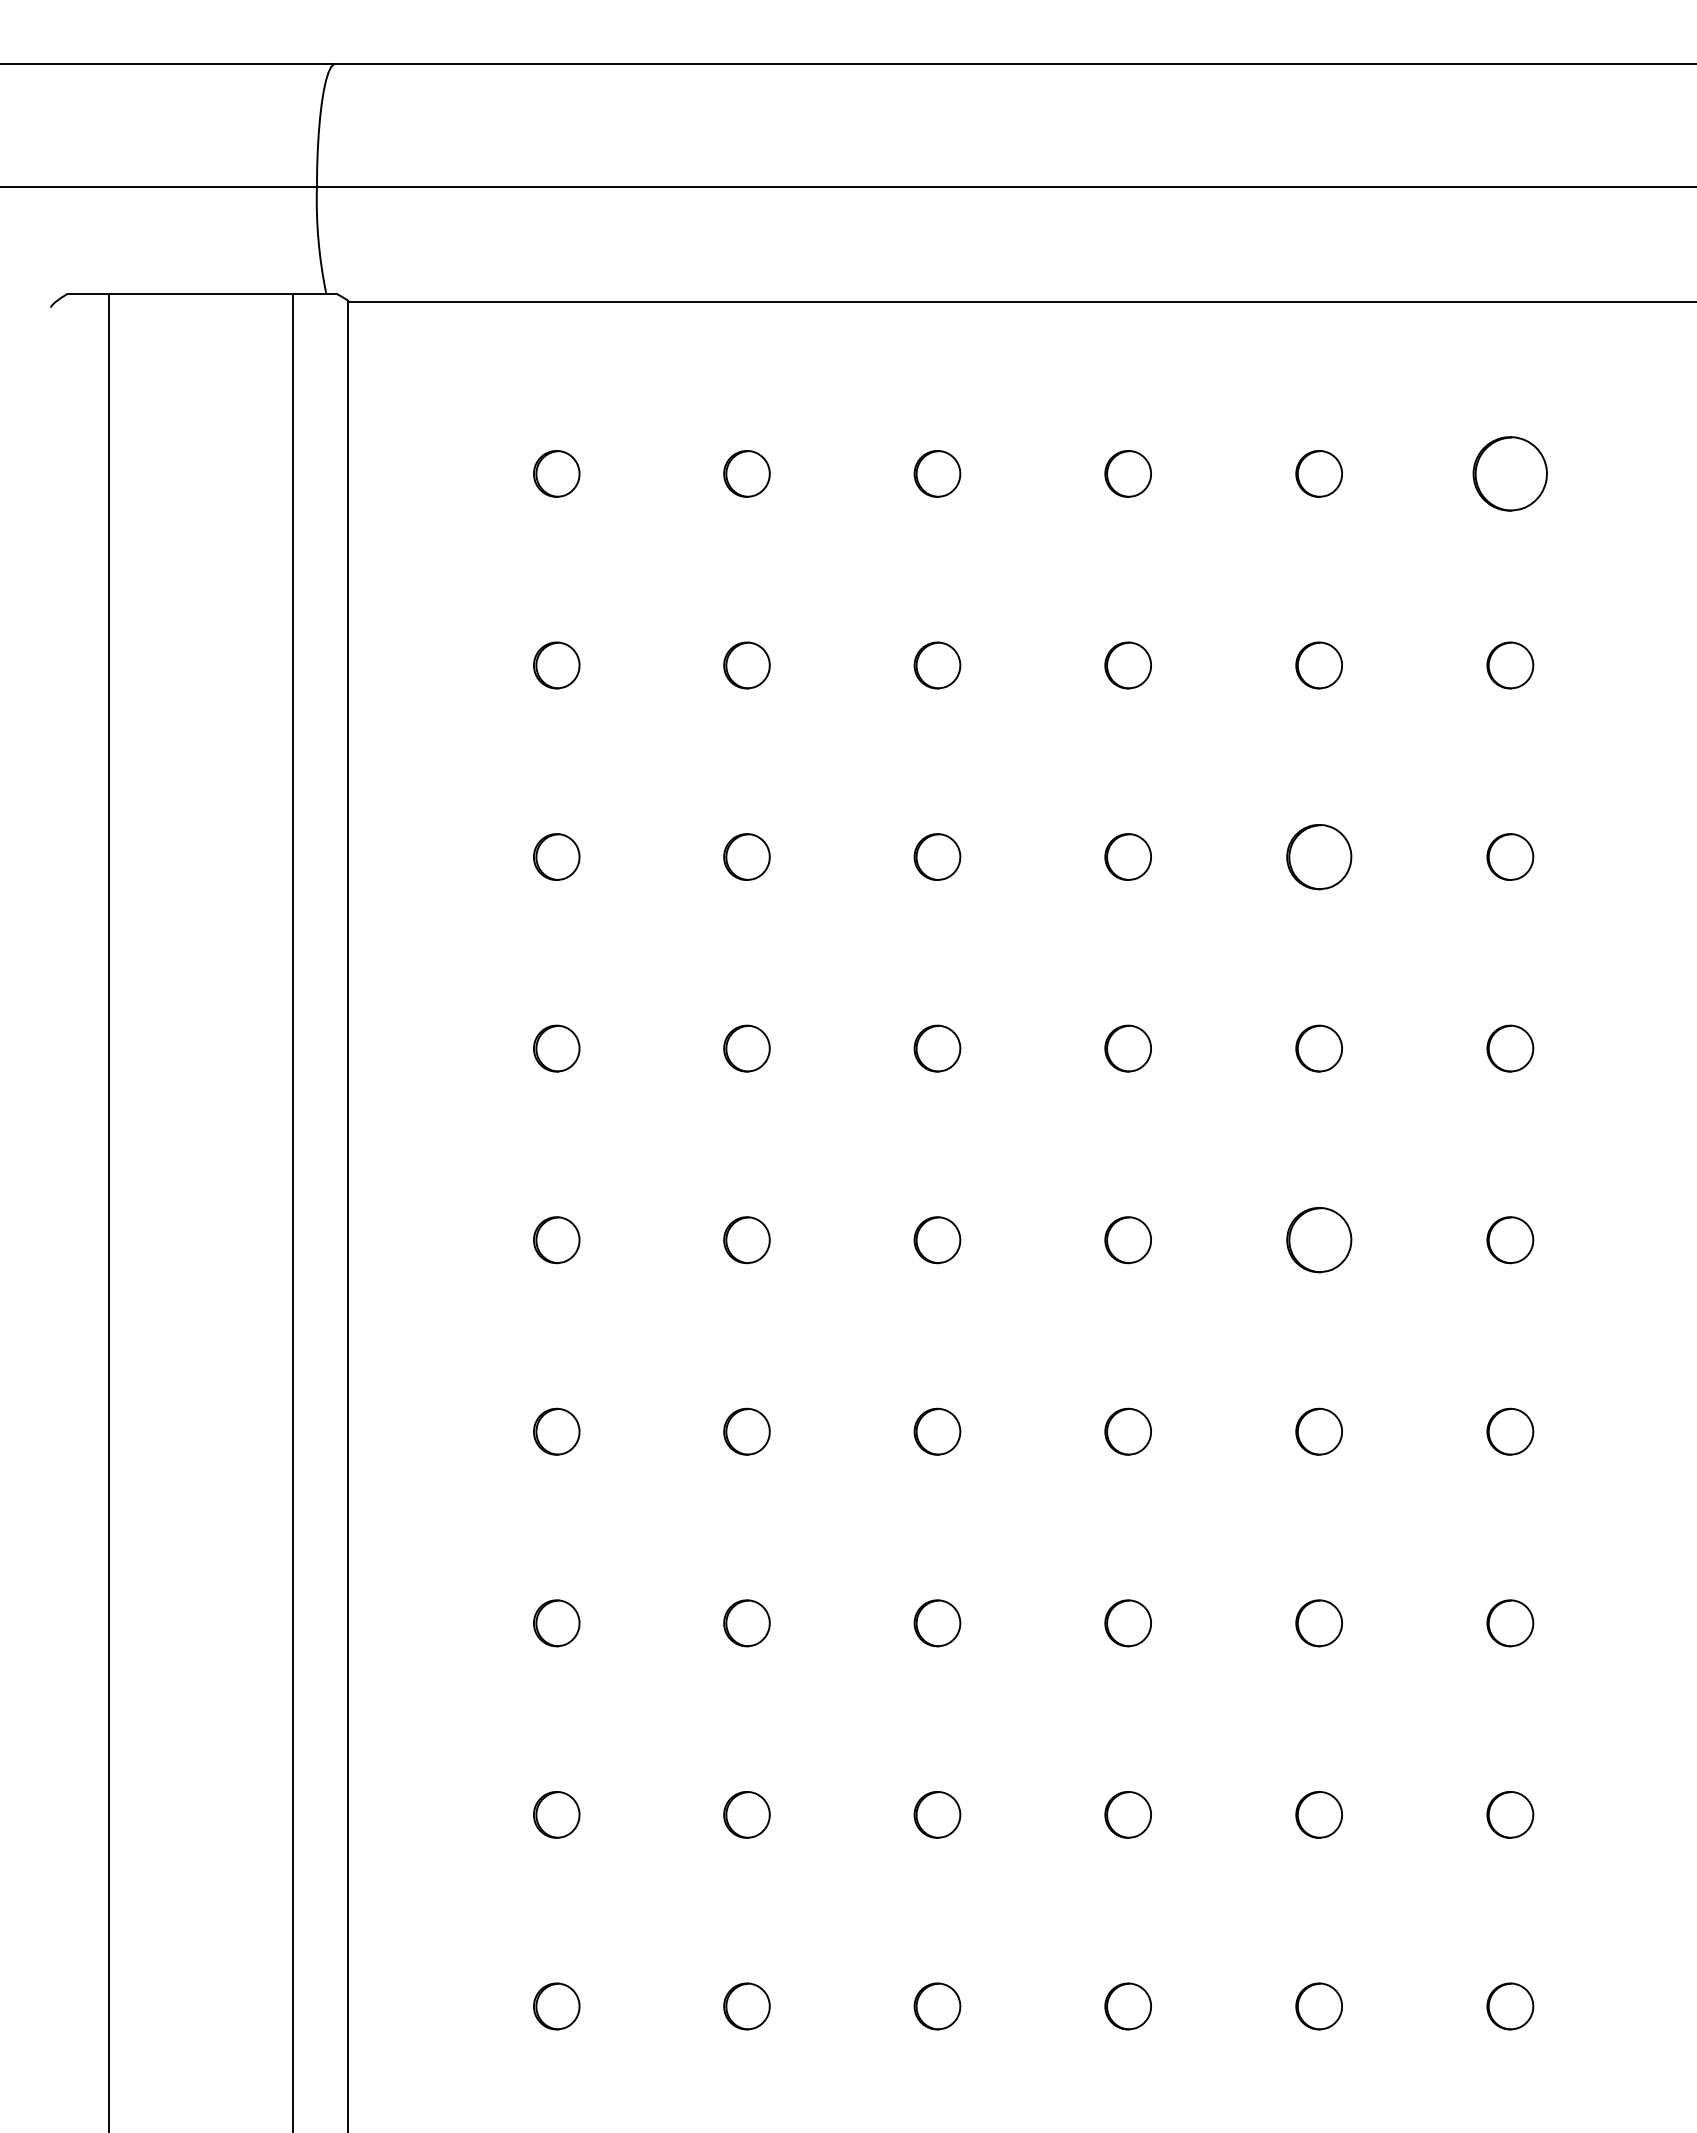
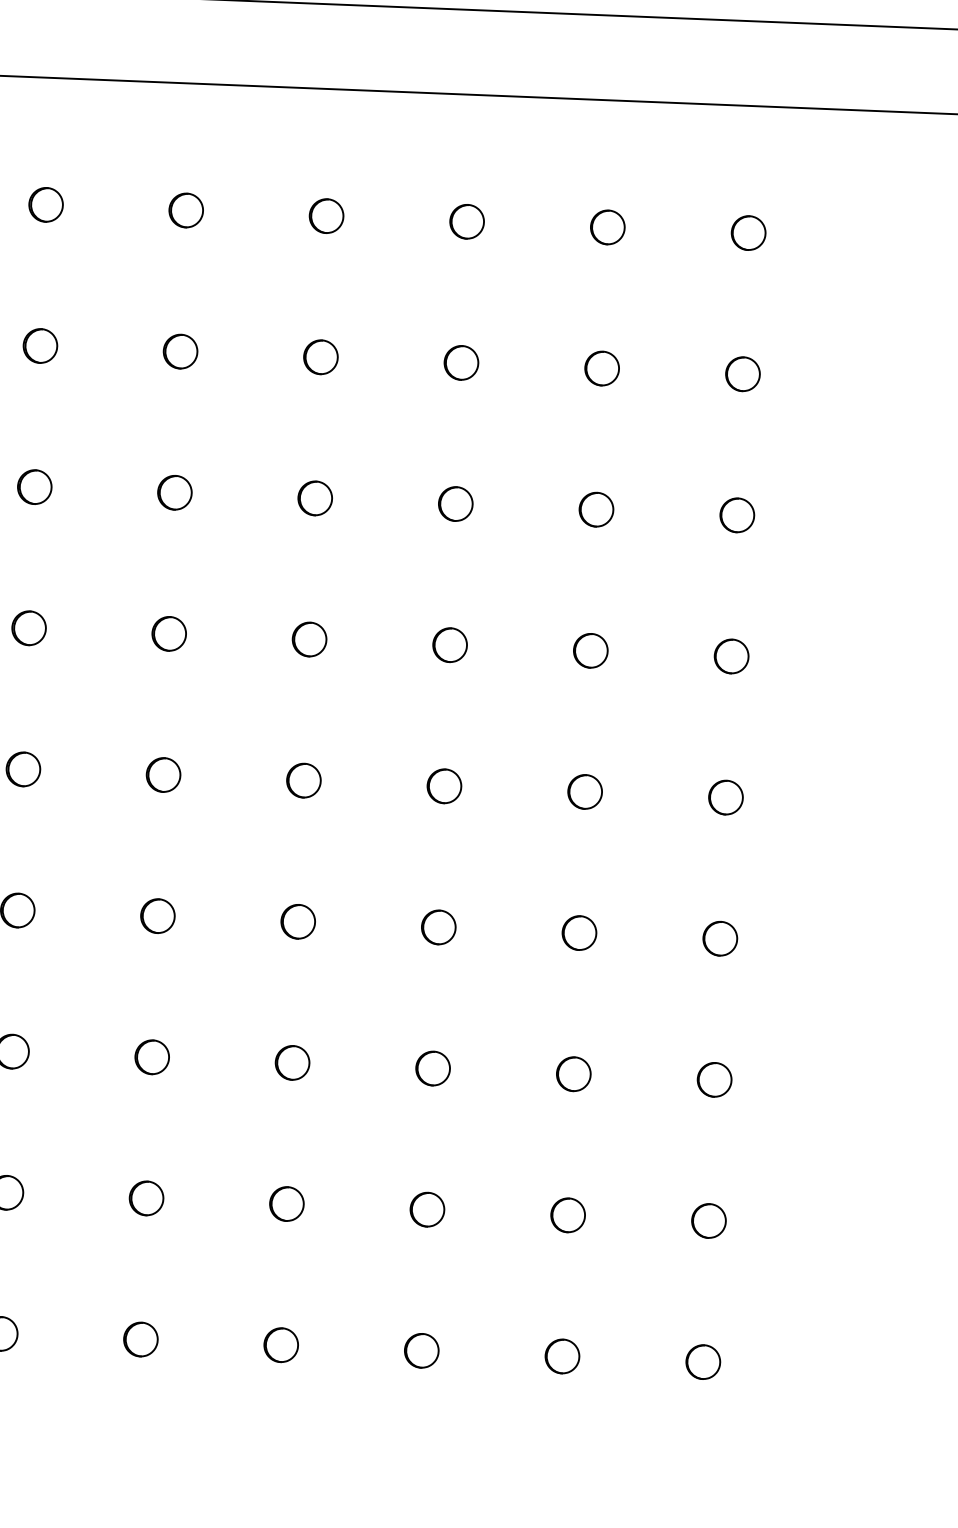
part: (1510, 473) -> (748, 232), size x0.62
part: (1318, 856) -> (595, 509), size x0.71
part: (1318, 1240) -> (584, 792), size x0.71

